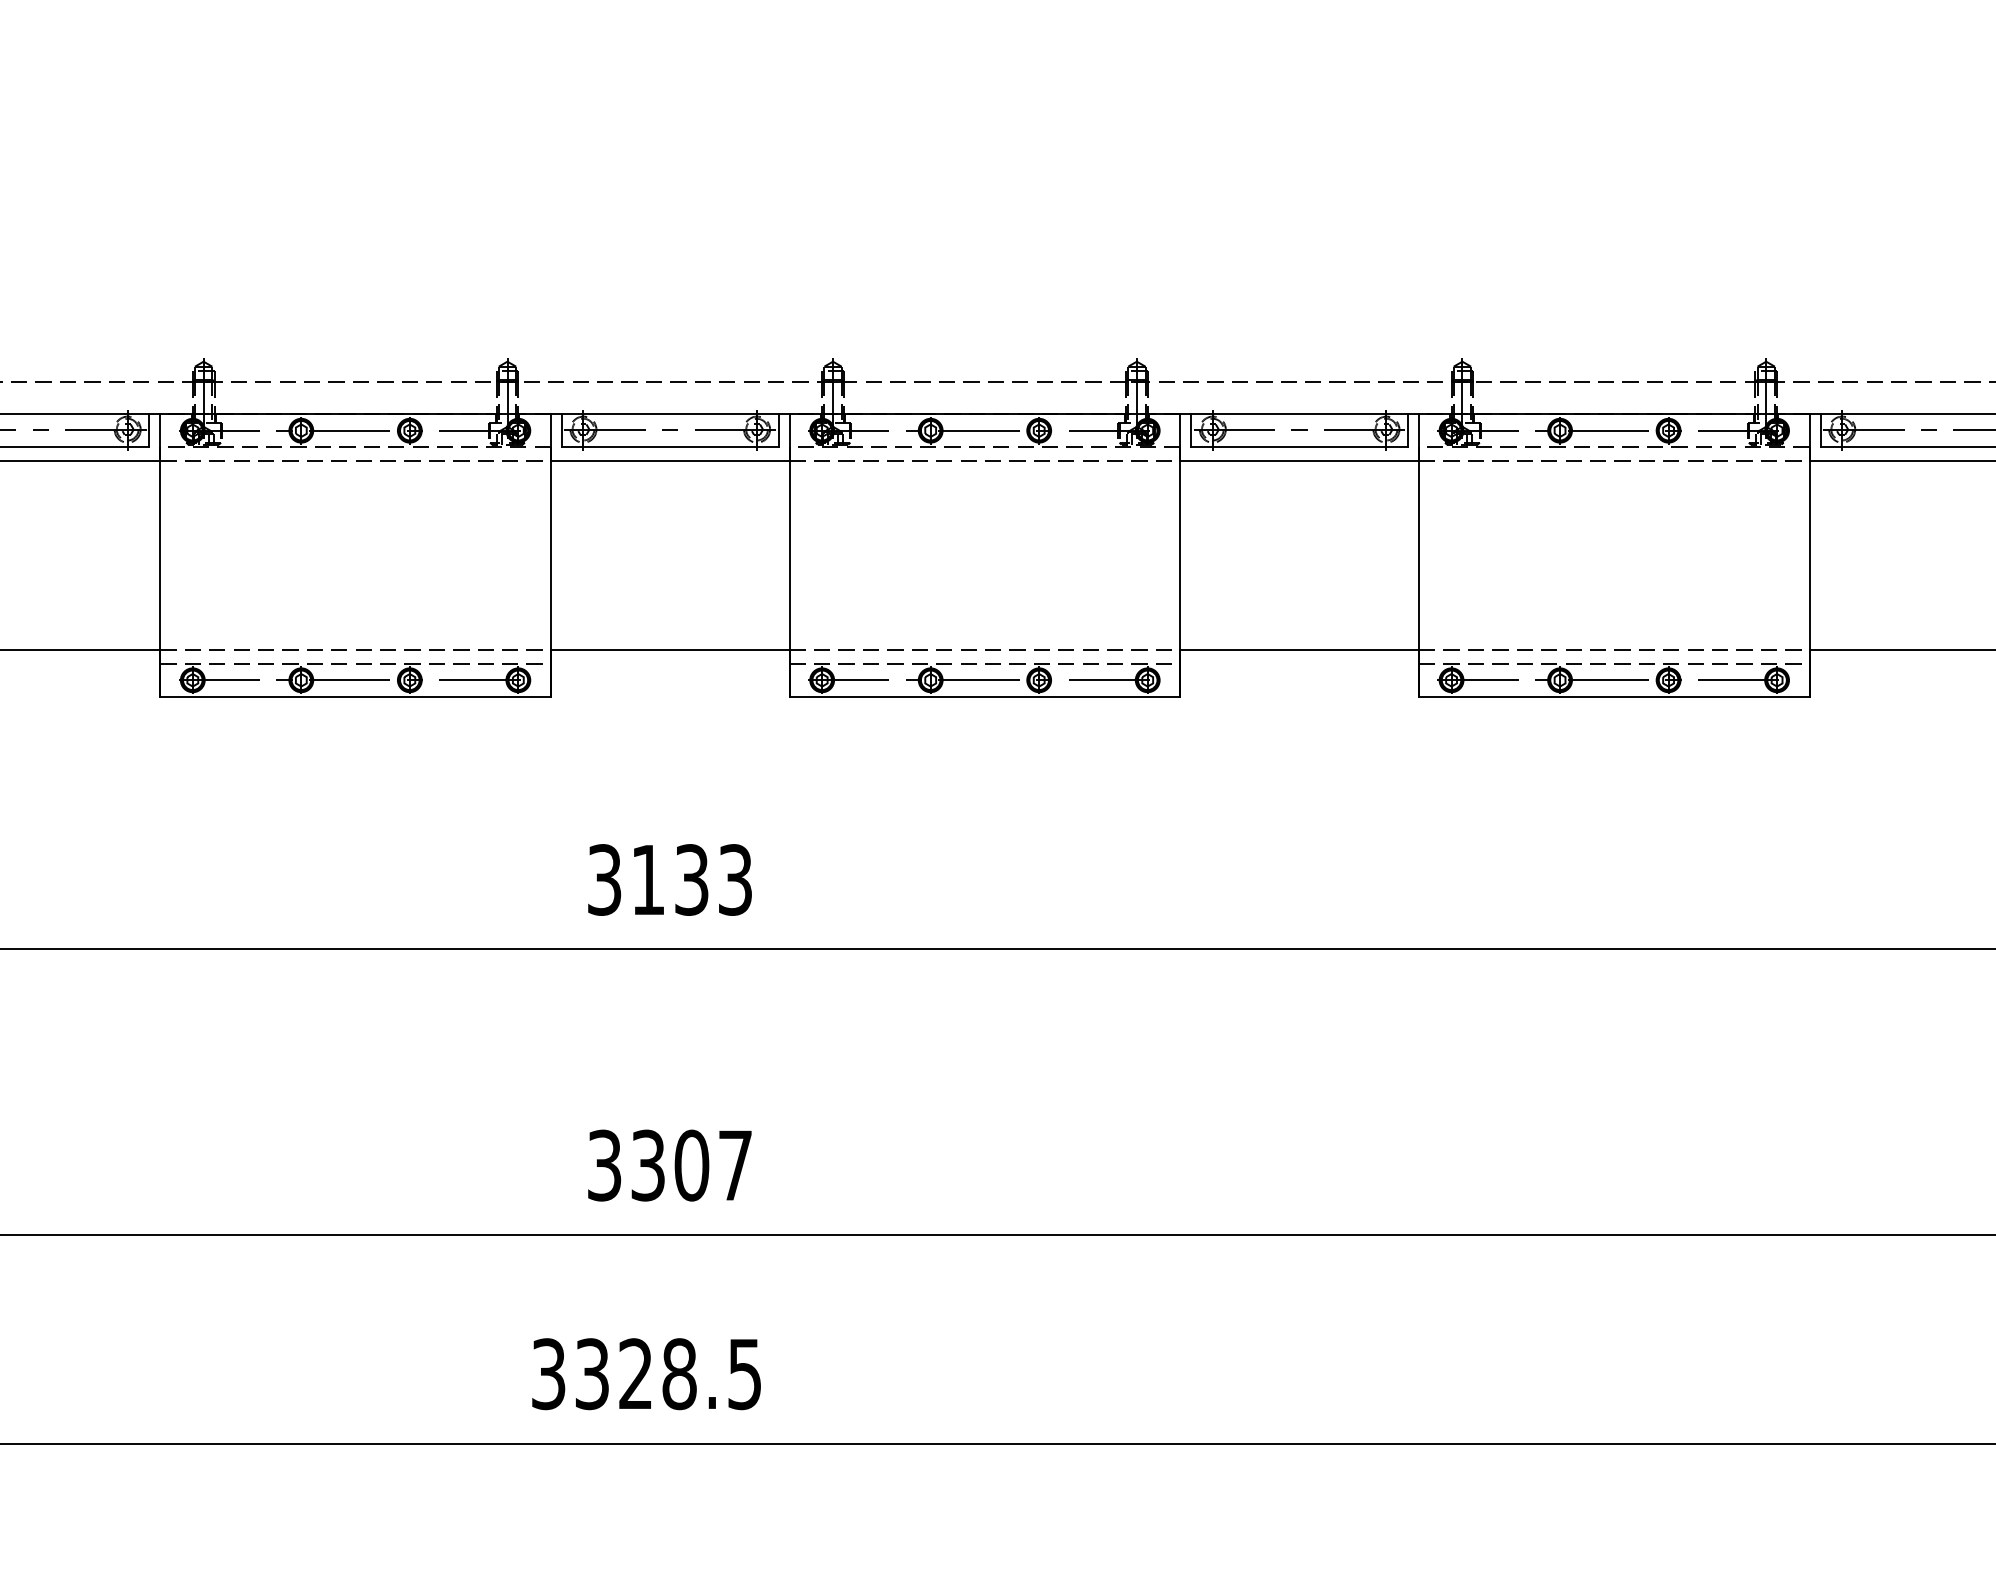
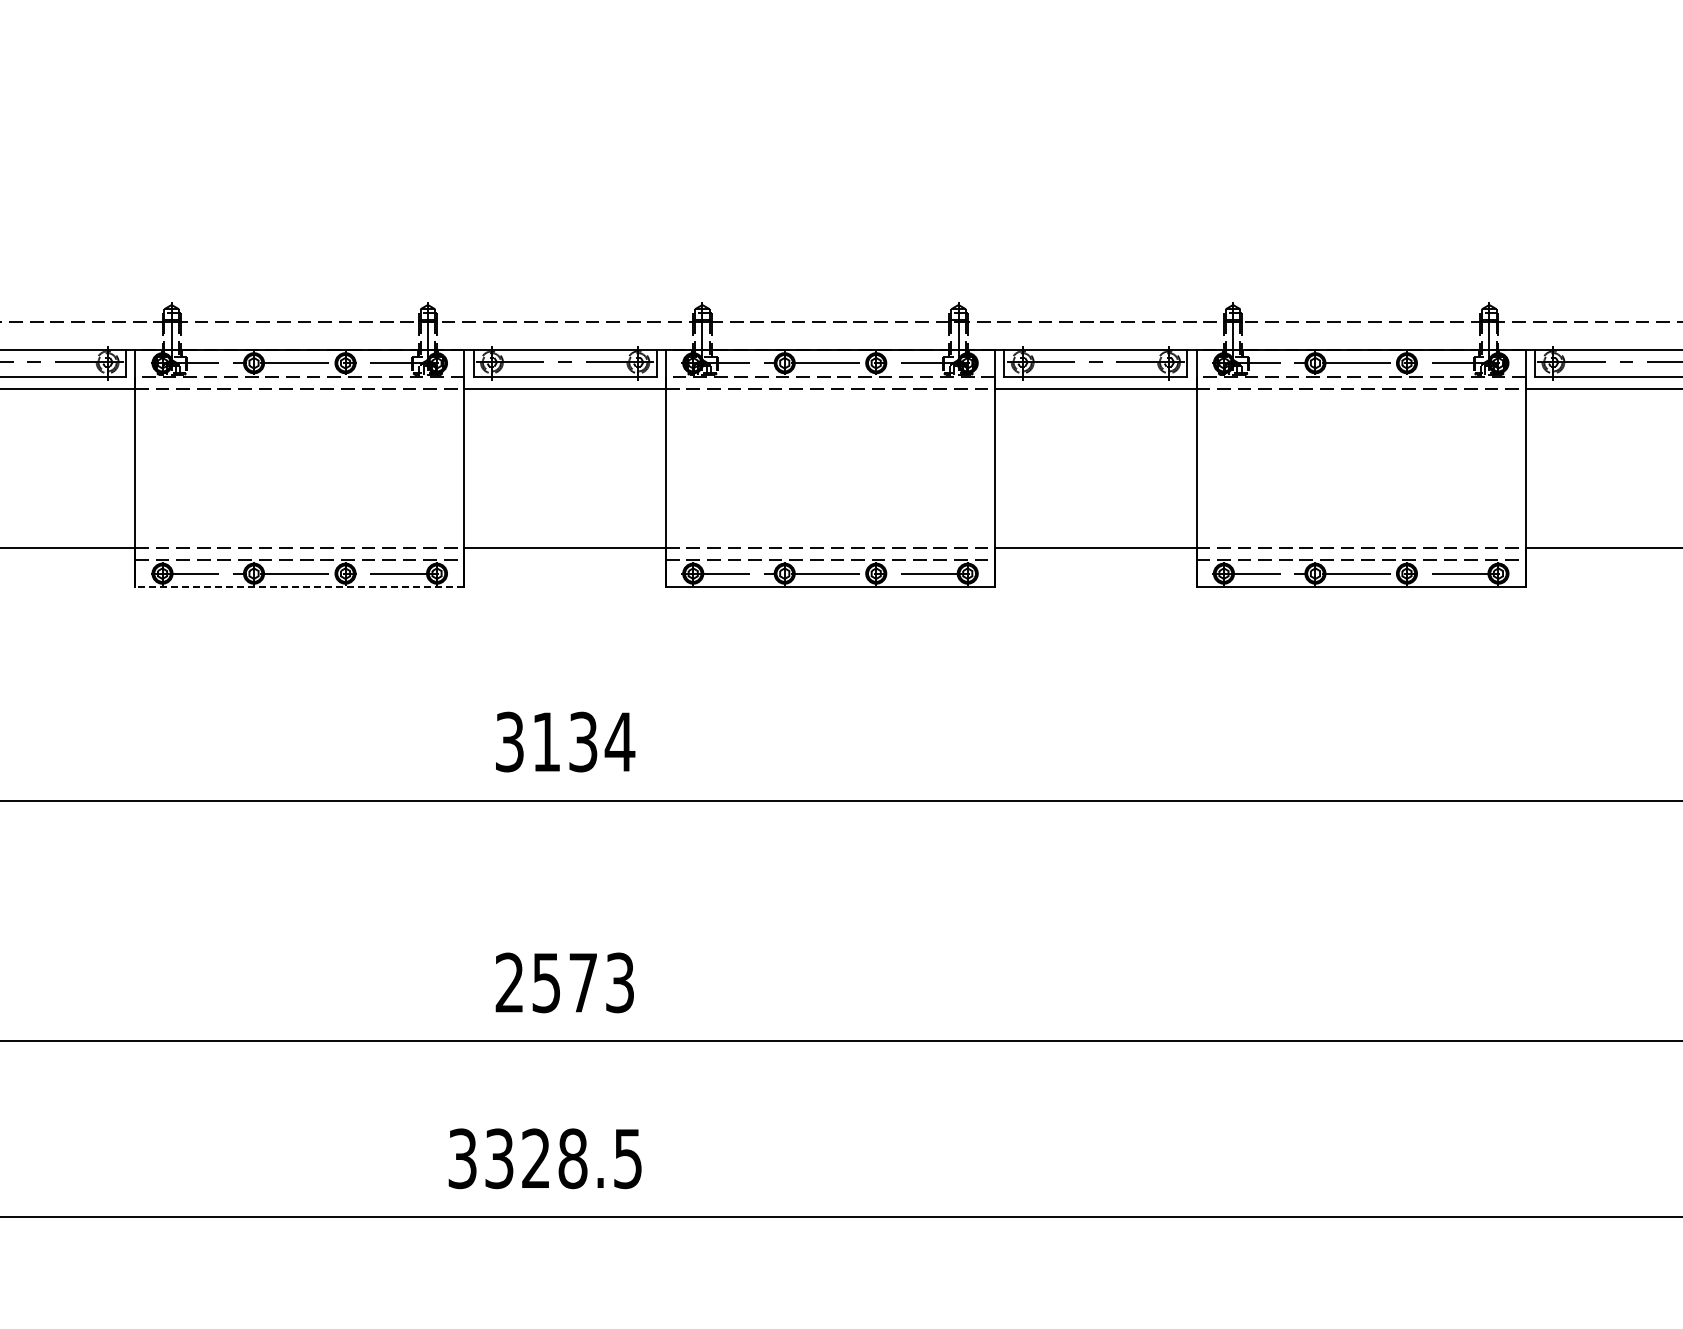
line: (355, 696) -> (299, 587), solid -> dashed
text: (734, 879) -> (619, 741), 3133 -> 3134
text: (669, 1165) -> (564, 982), 3307 -> 2573

